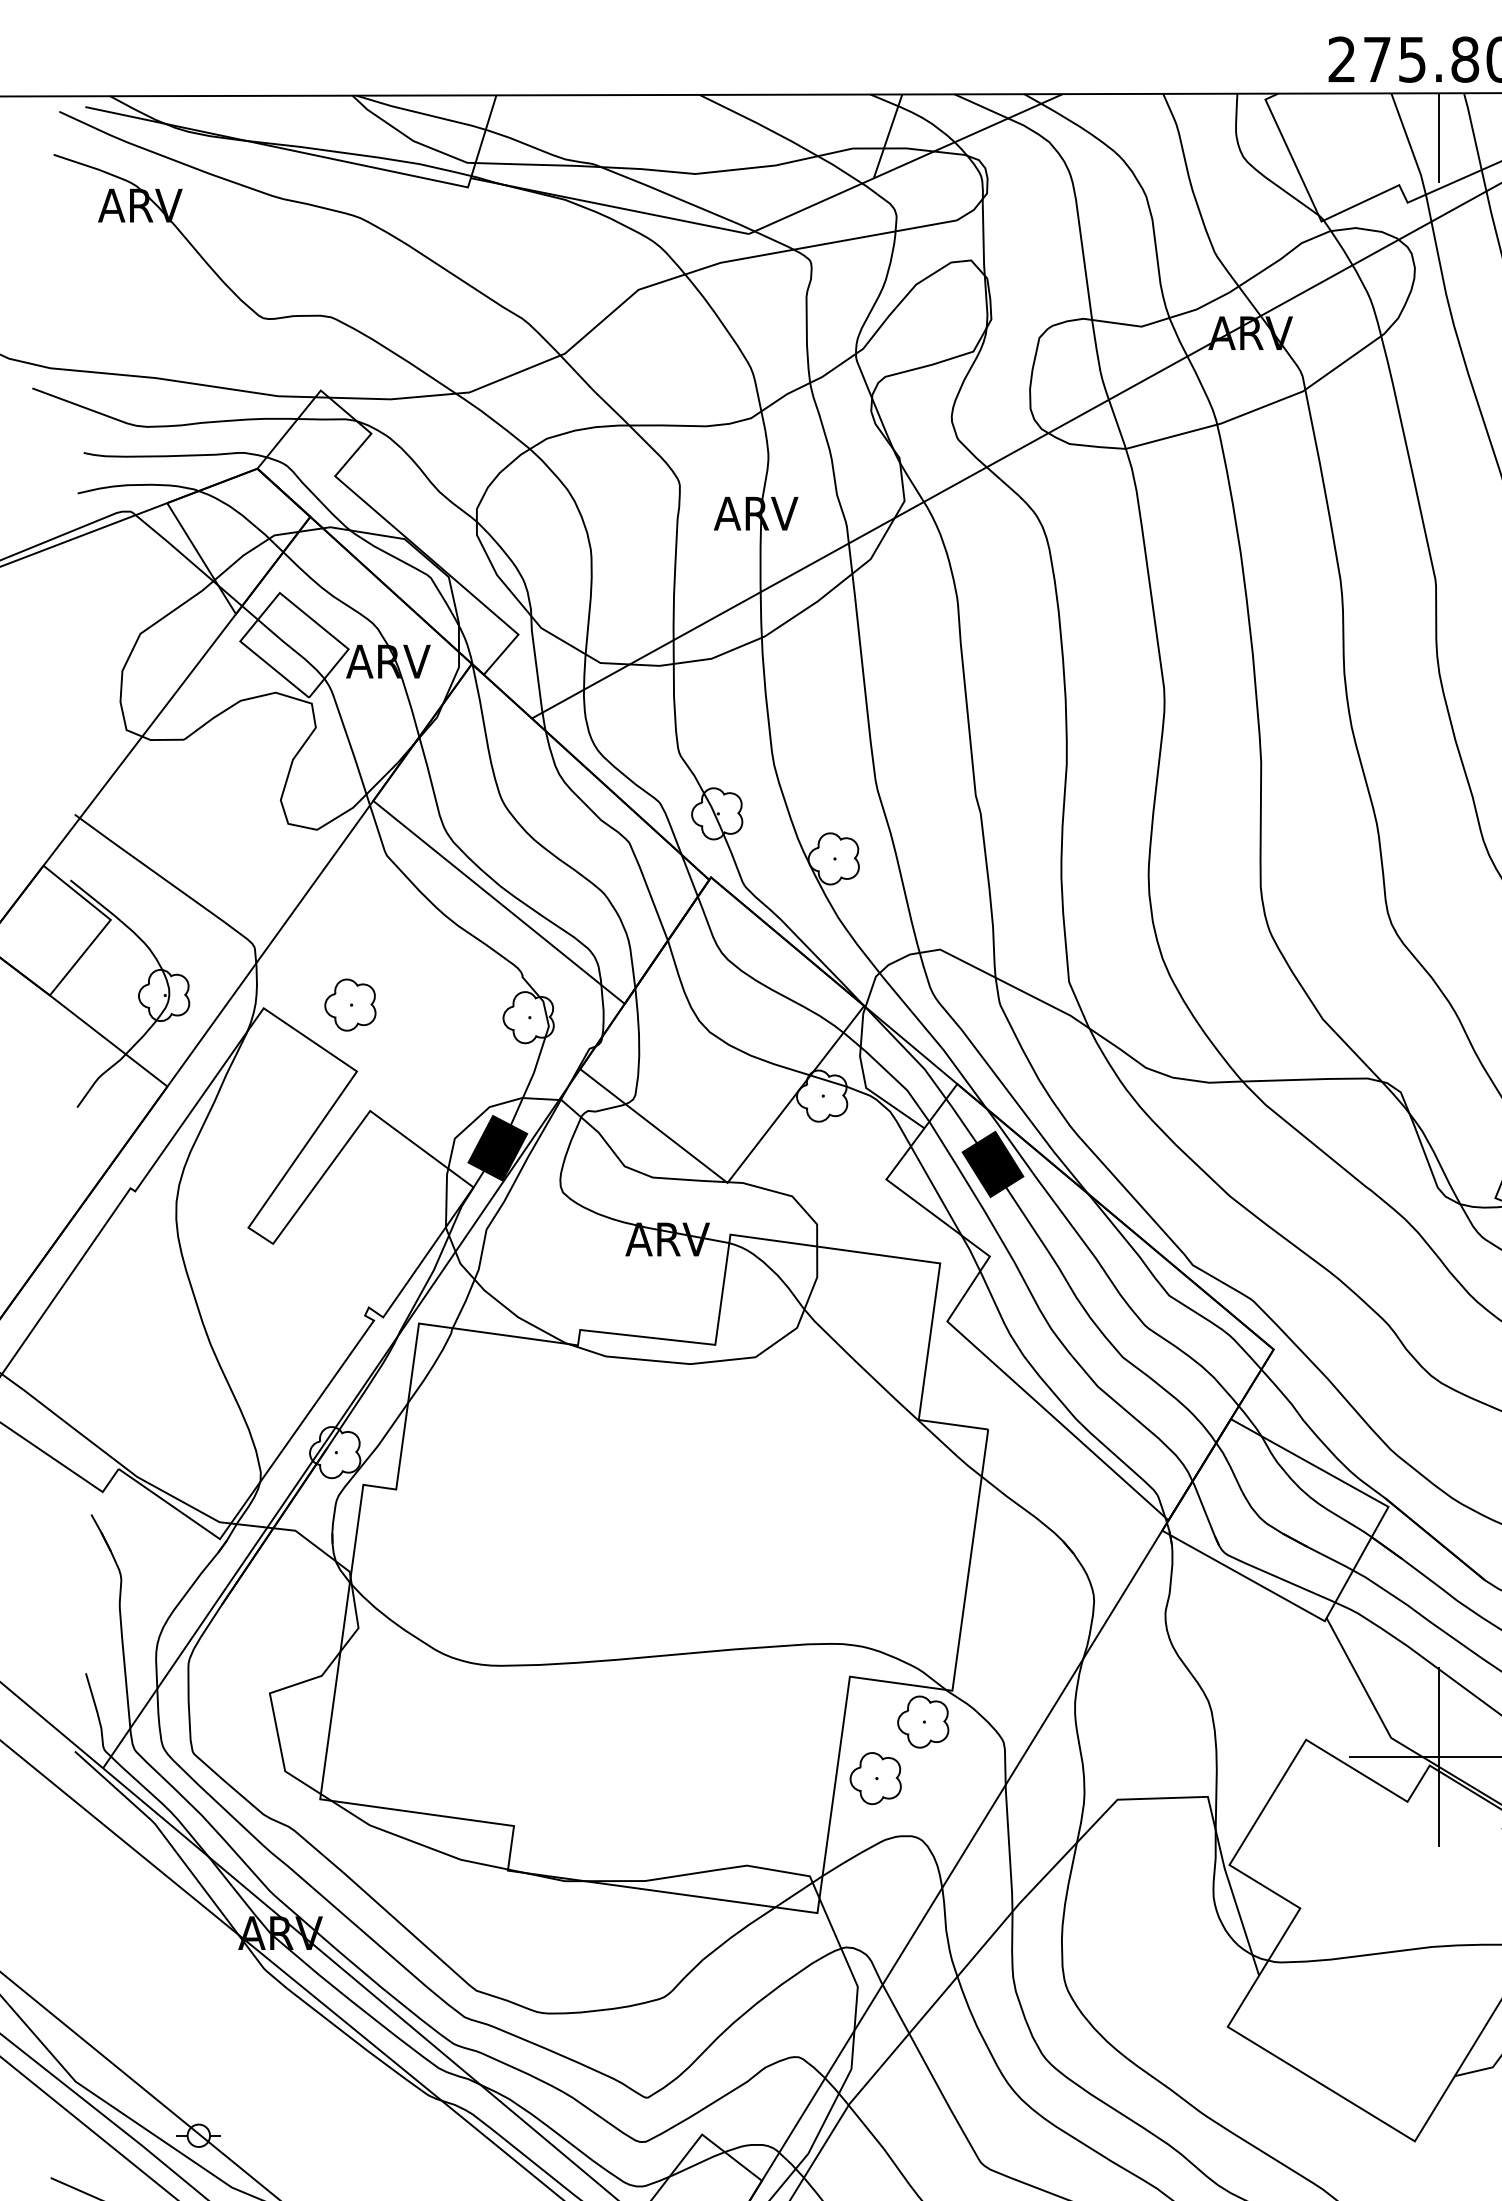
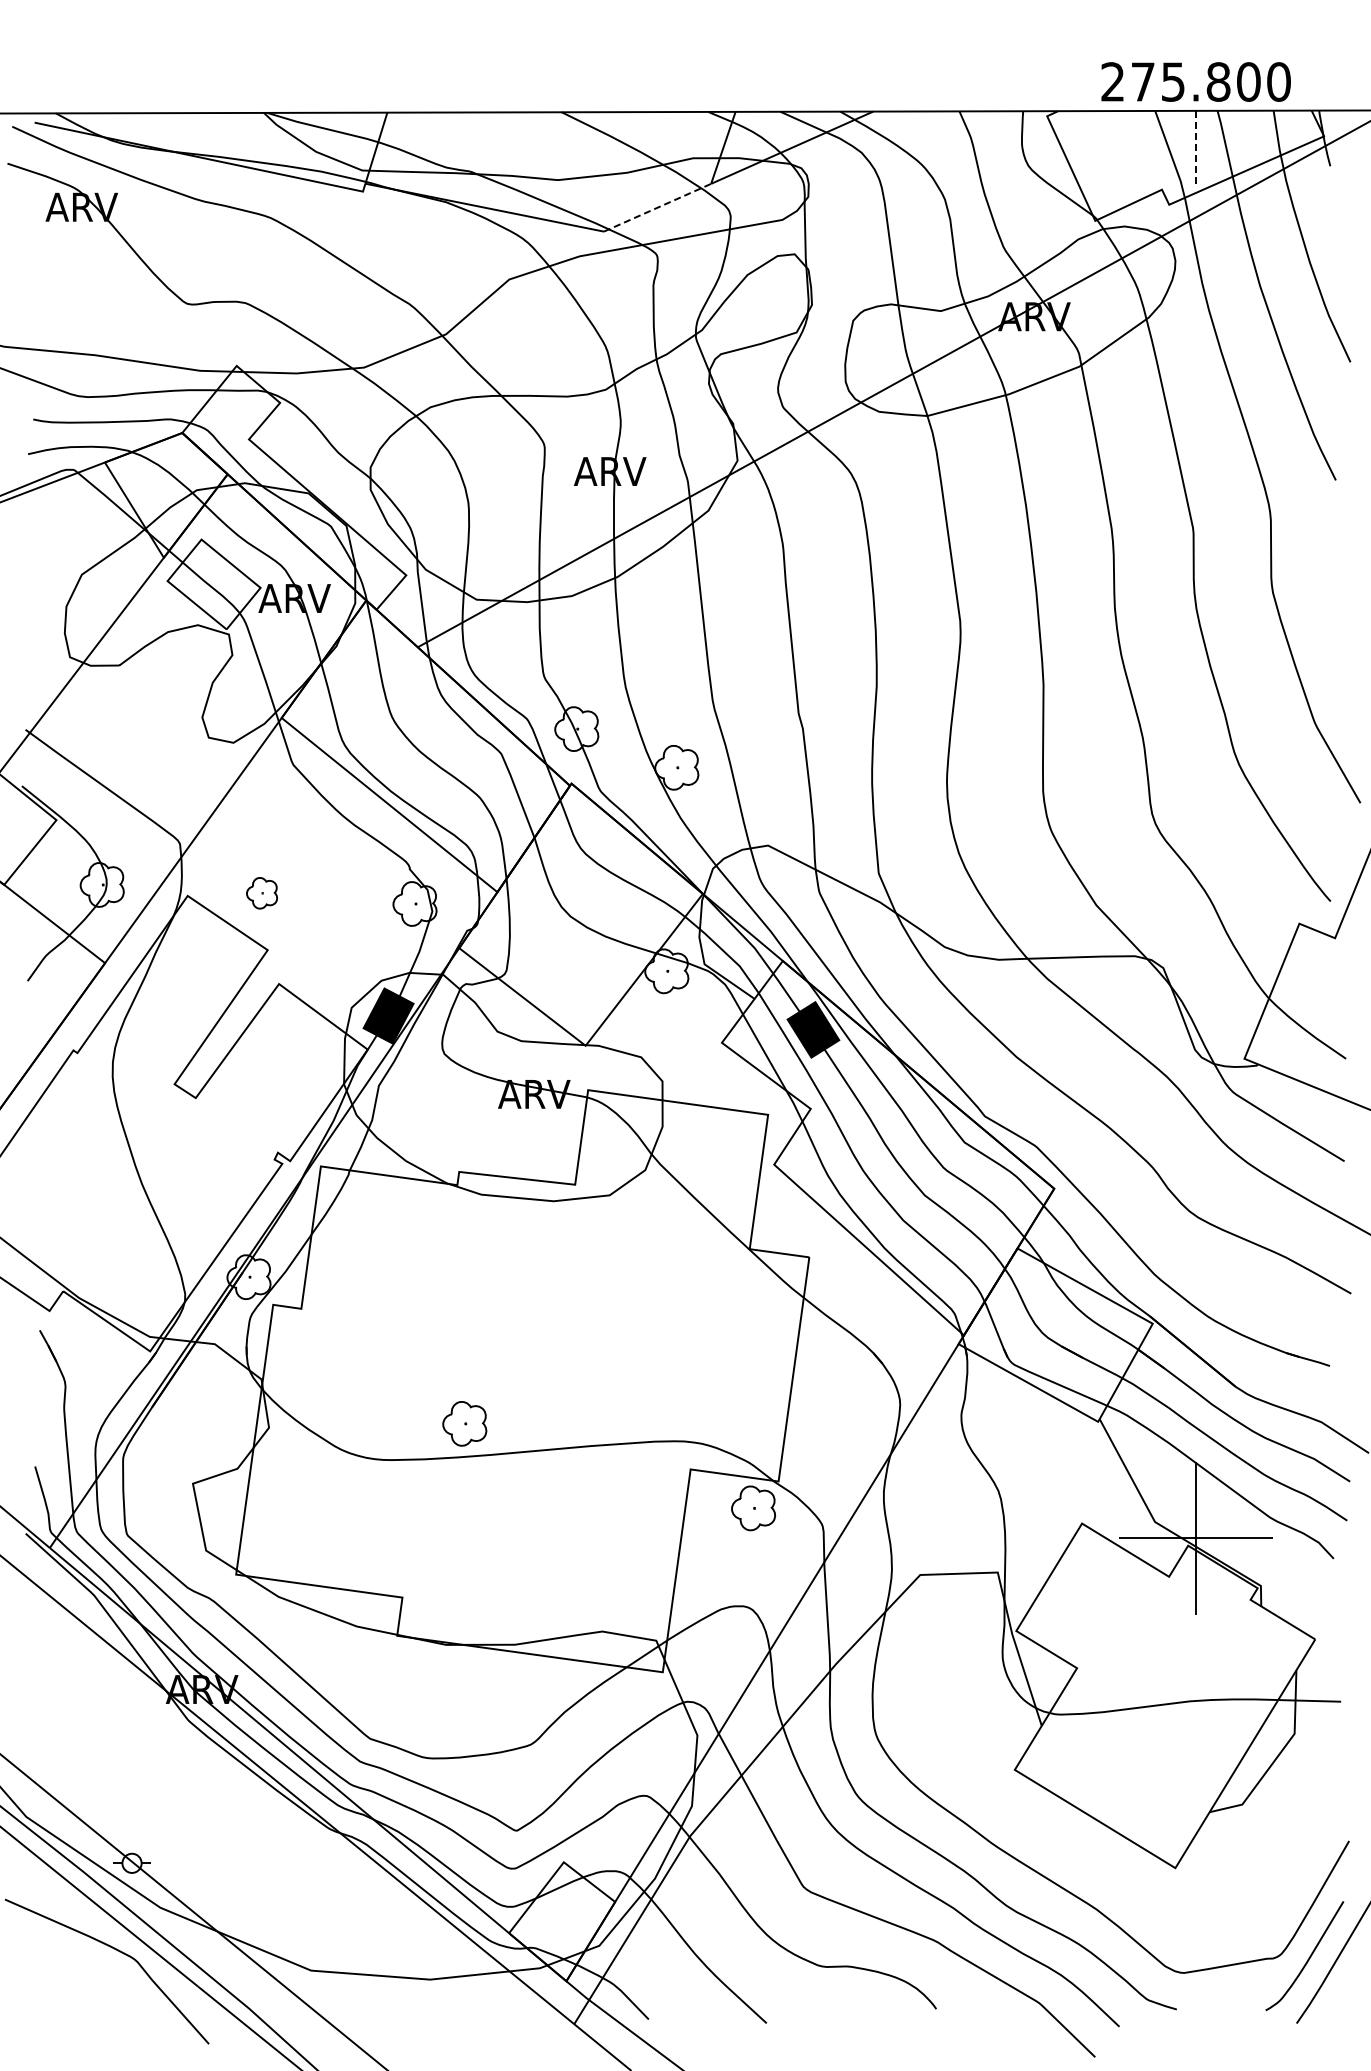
line: (1439, 138) -> (1196, 149), solid -> dashed
line: (811, 205) -> (657, 207), solid -> dashed
part: (349, 1005) -> (261, 893), size x0.7
part: (875, 1778) -> (464, 1423), moved

